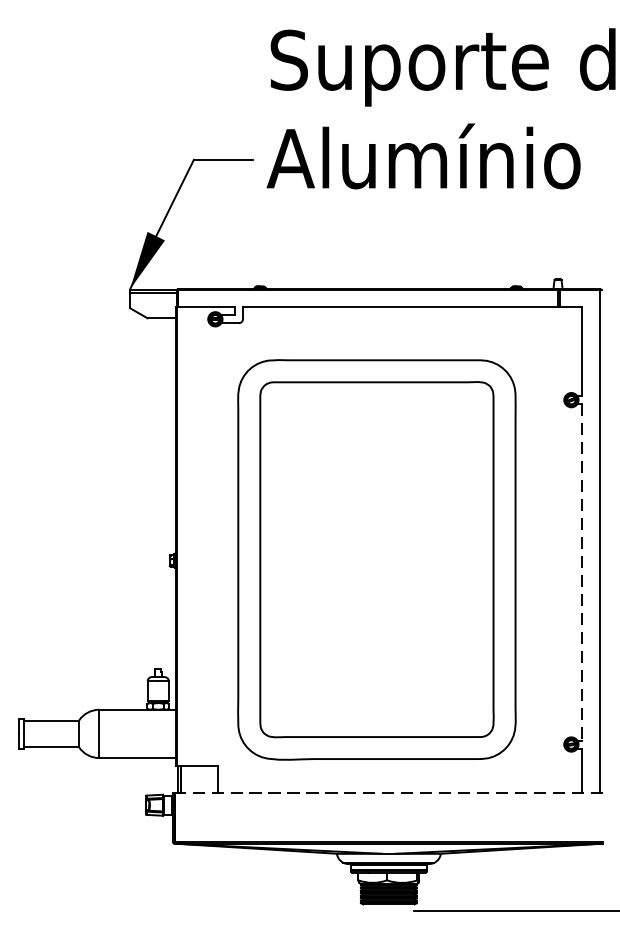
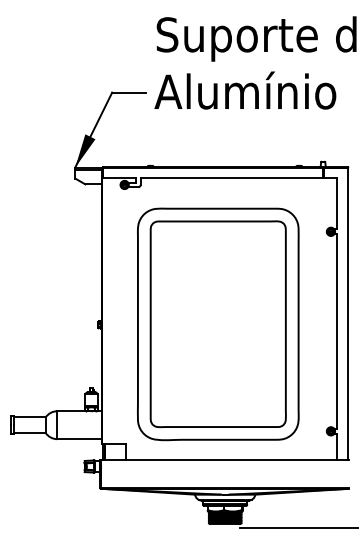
line: (582, 573) -> (337, 332), dashed -> solid
line: (387, 793) -> (224, 459), dashed -> solid

